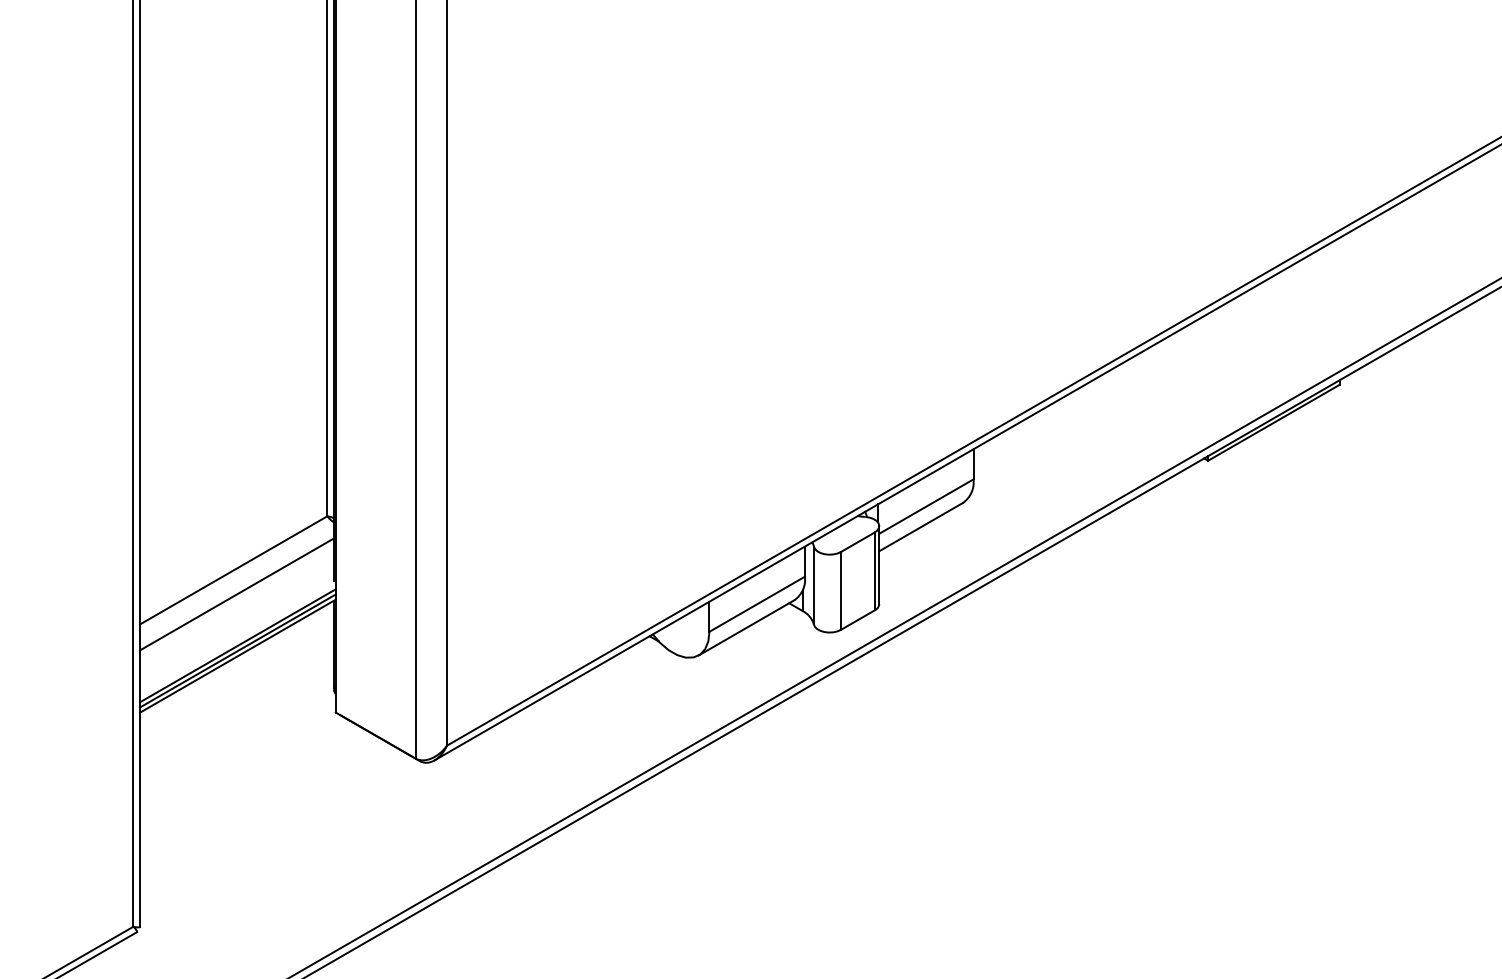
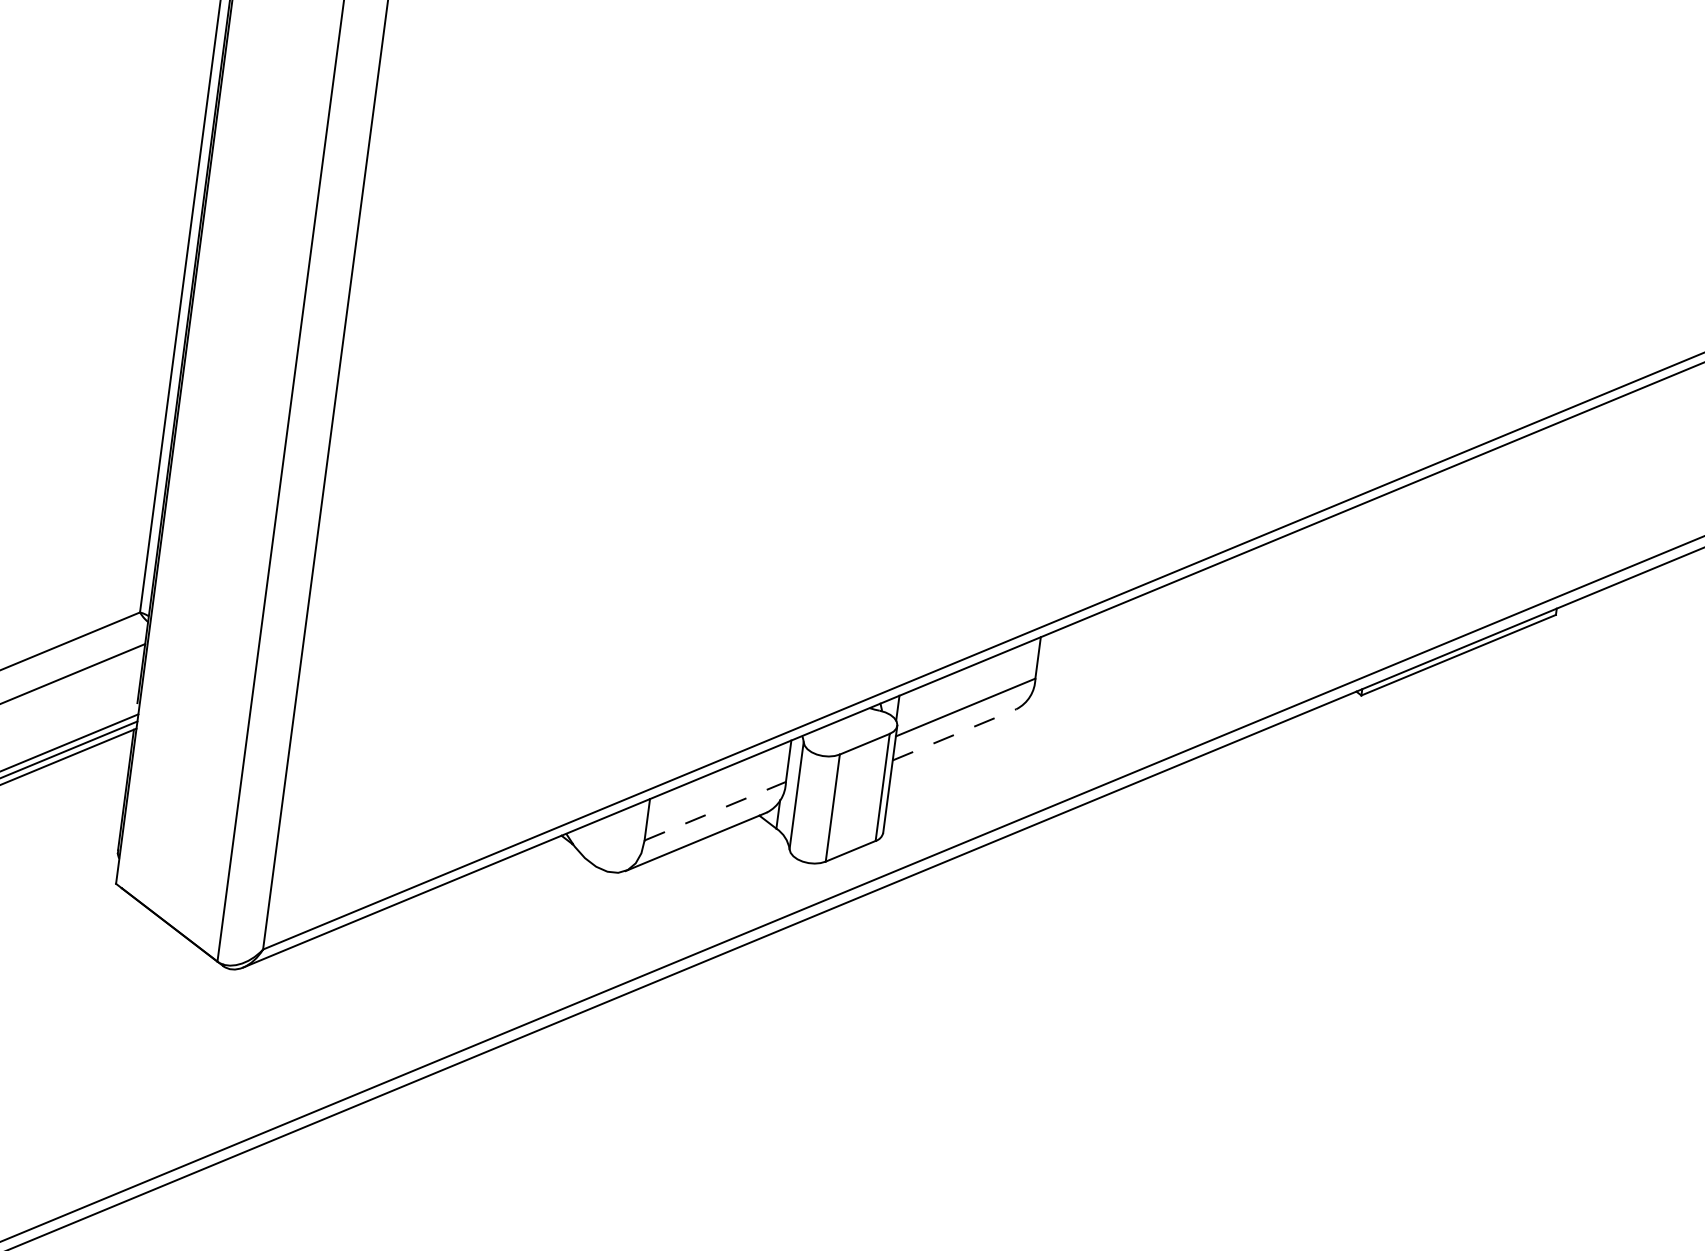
line: (921, 526) -> (955, 734), solid -> dashed
line: (757, 604) -> (715, 811), solid -> dashed

